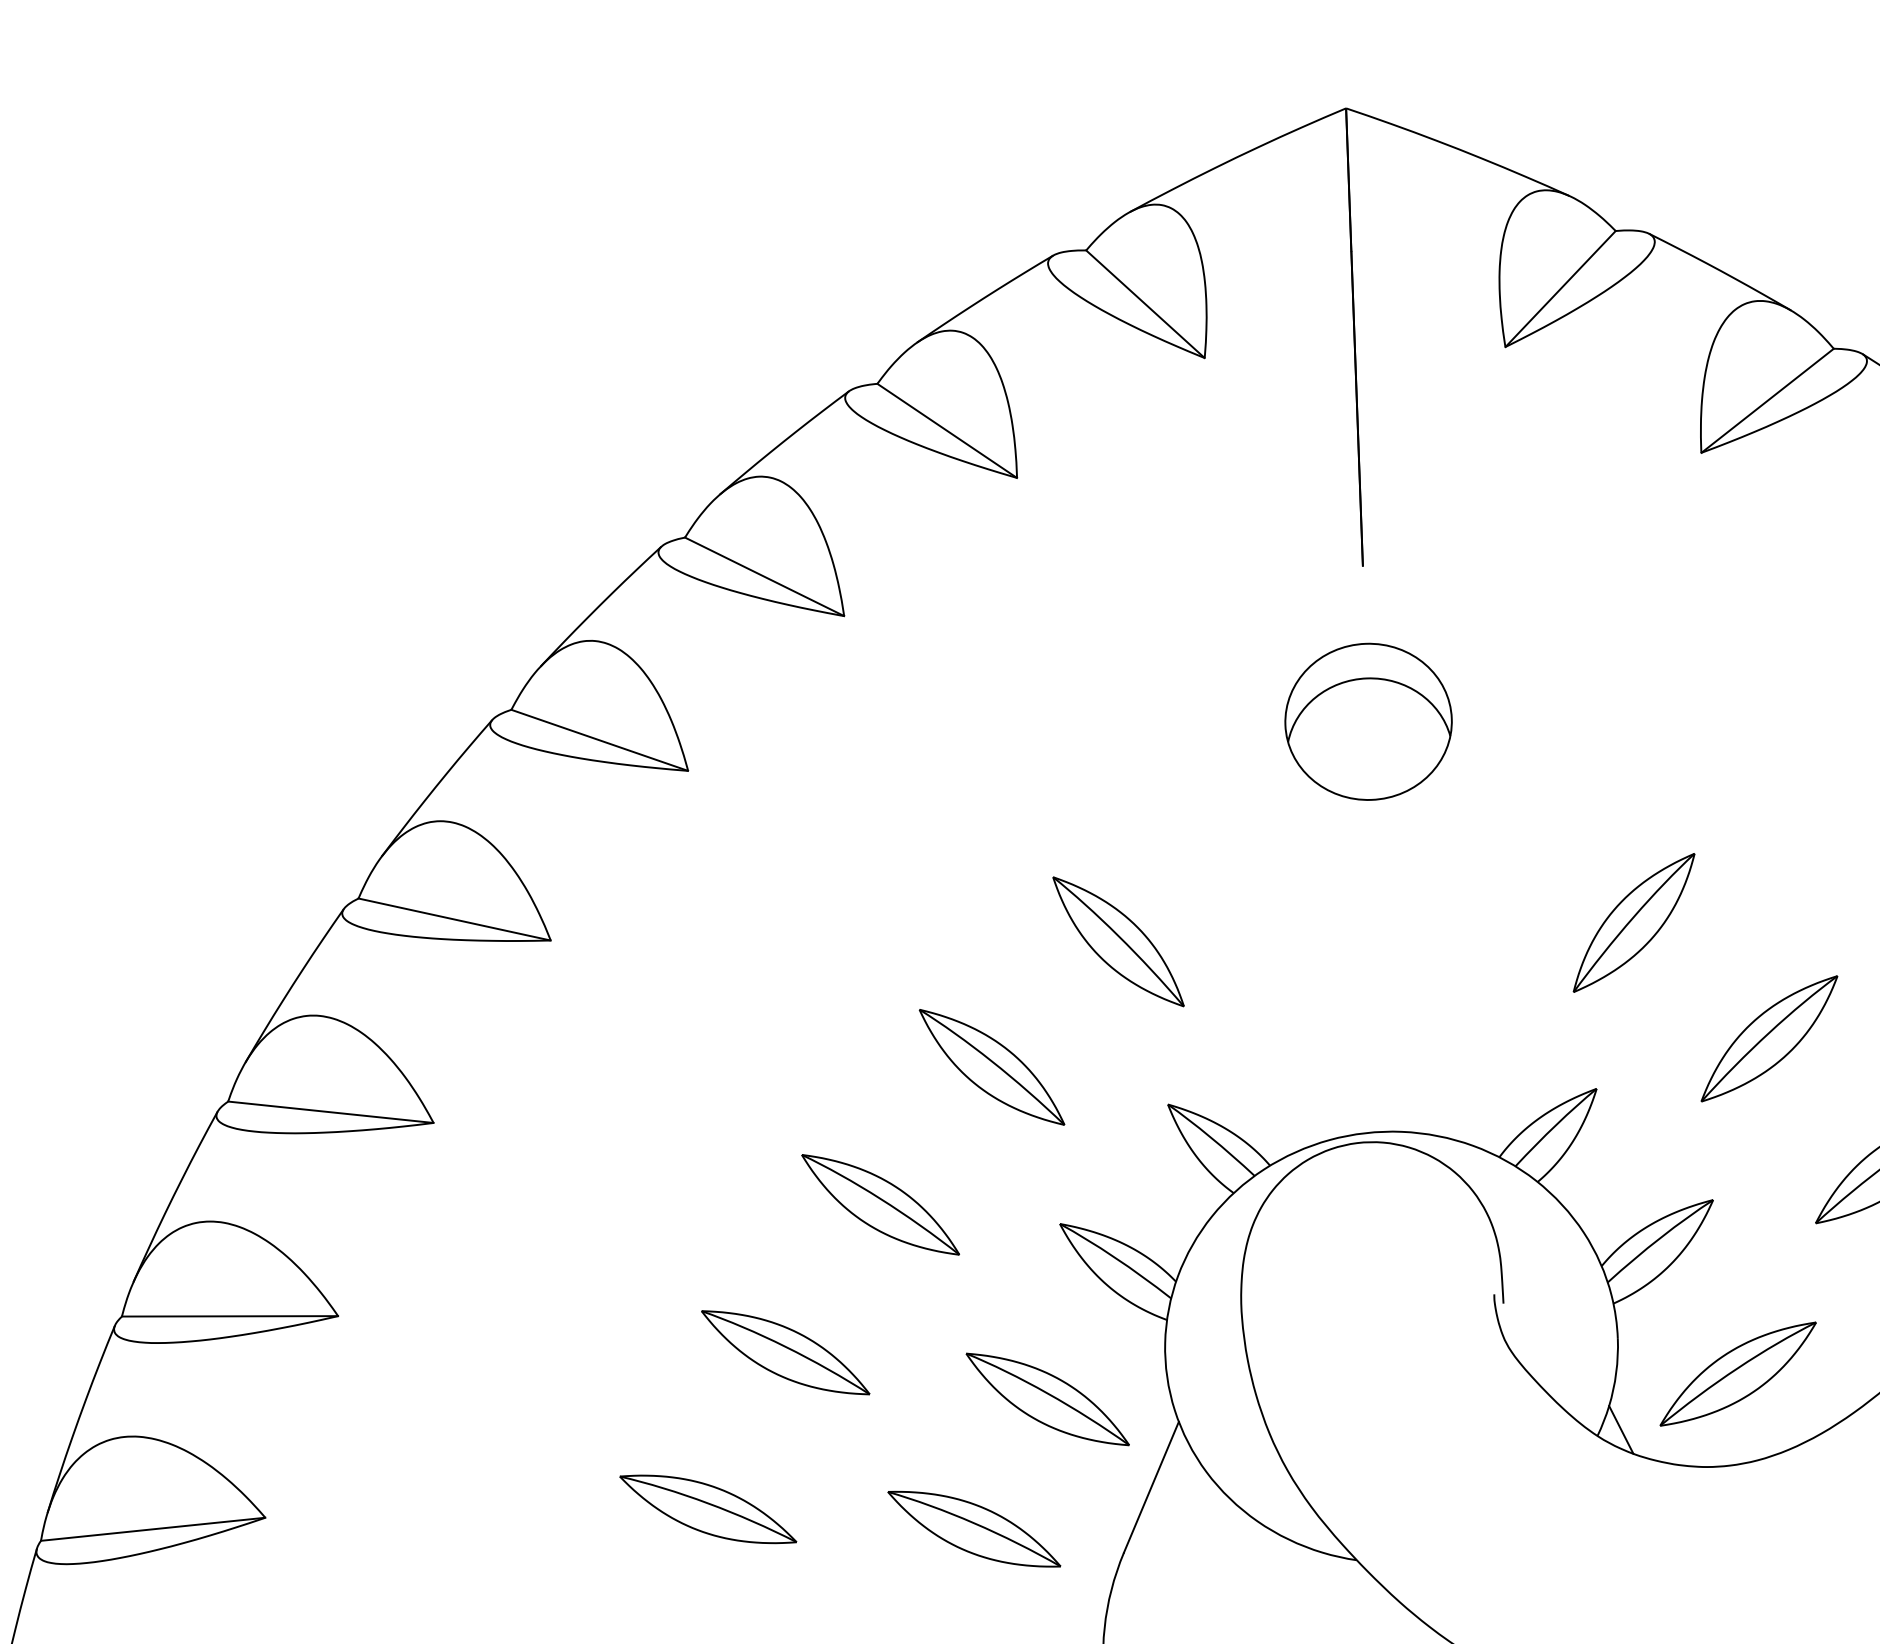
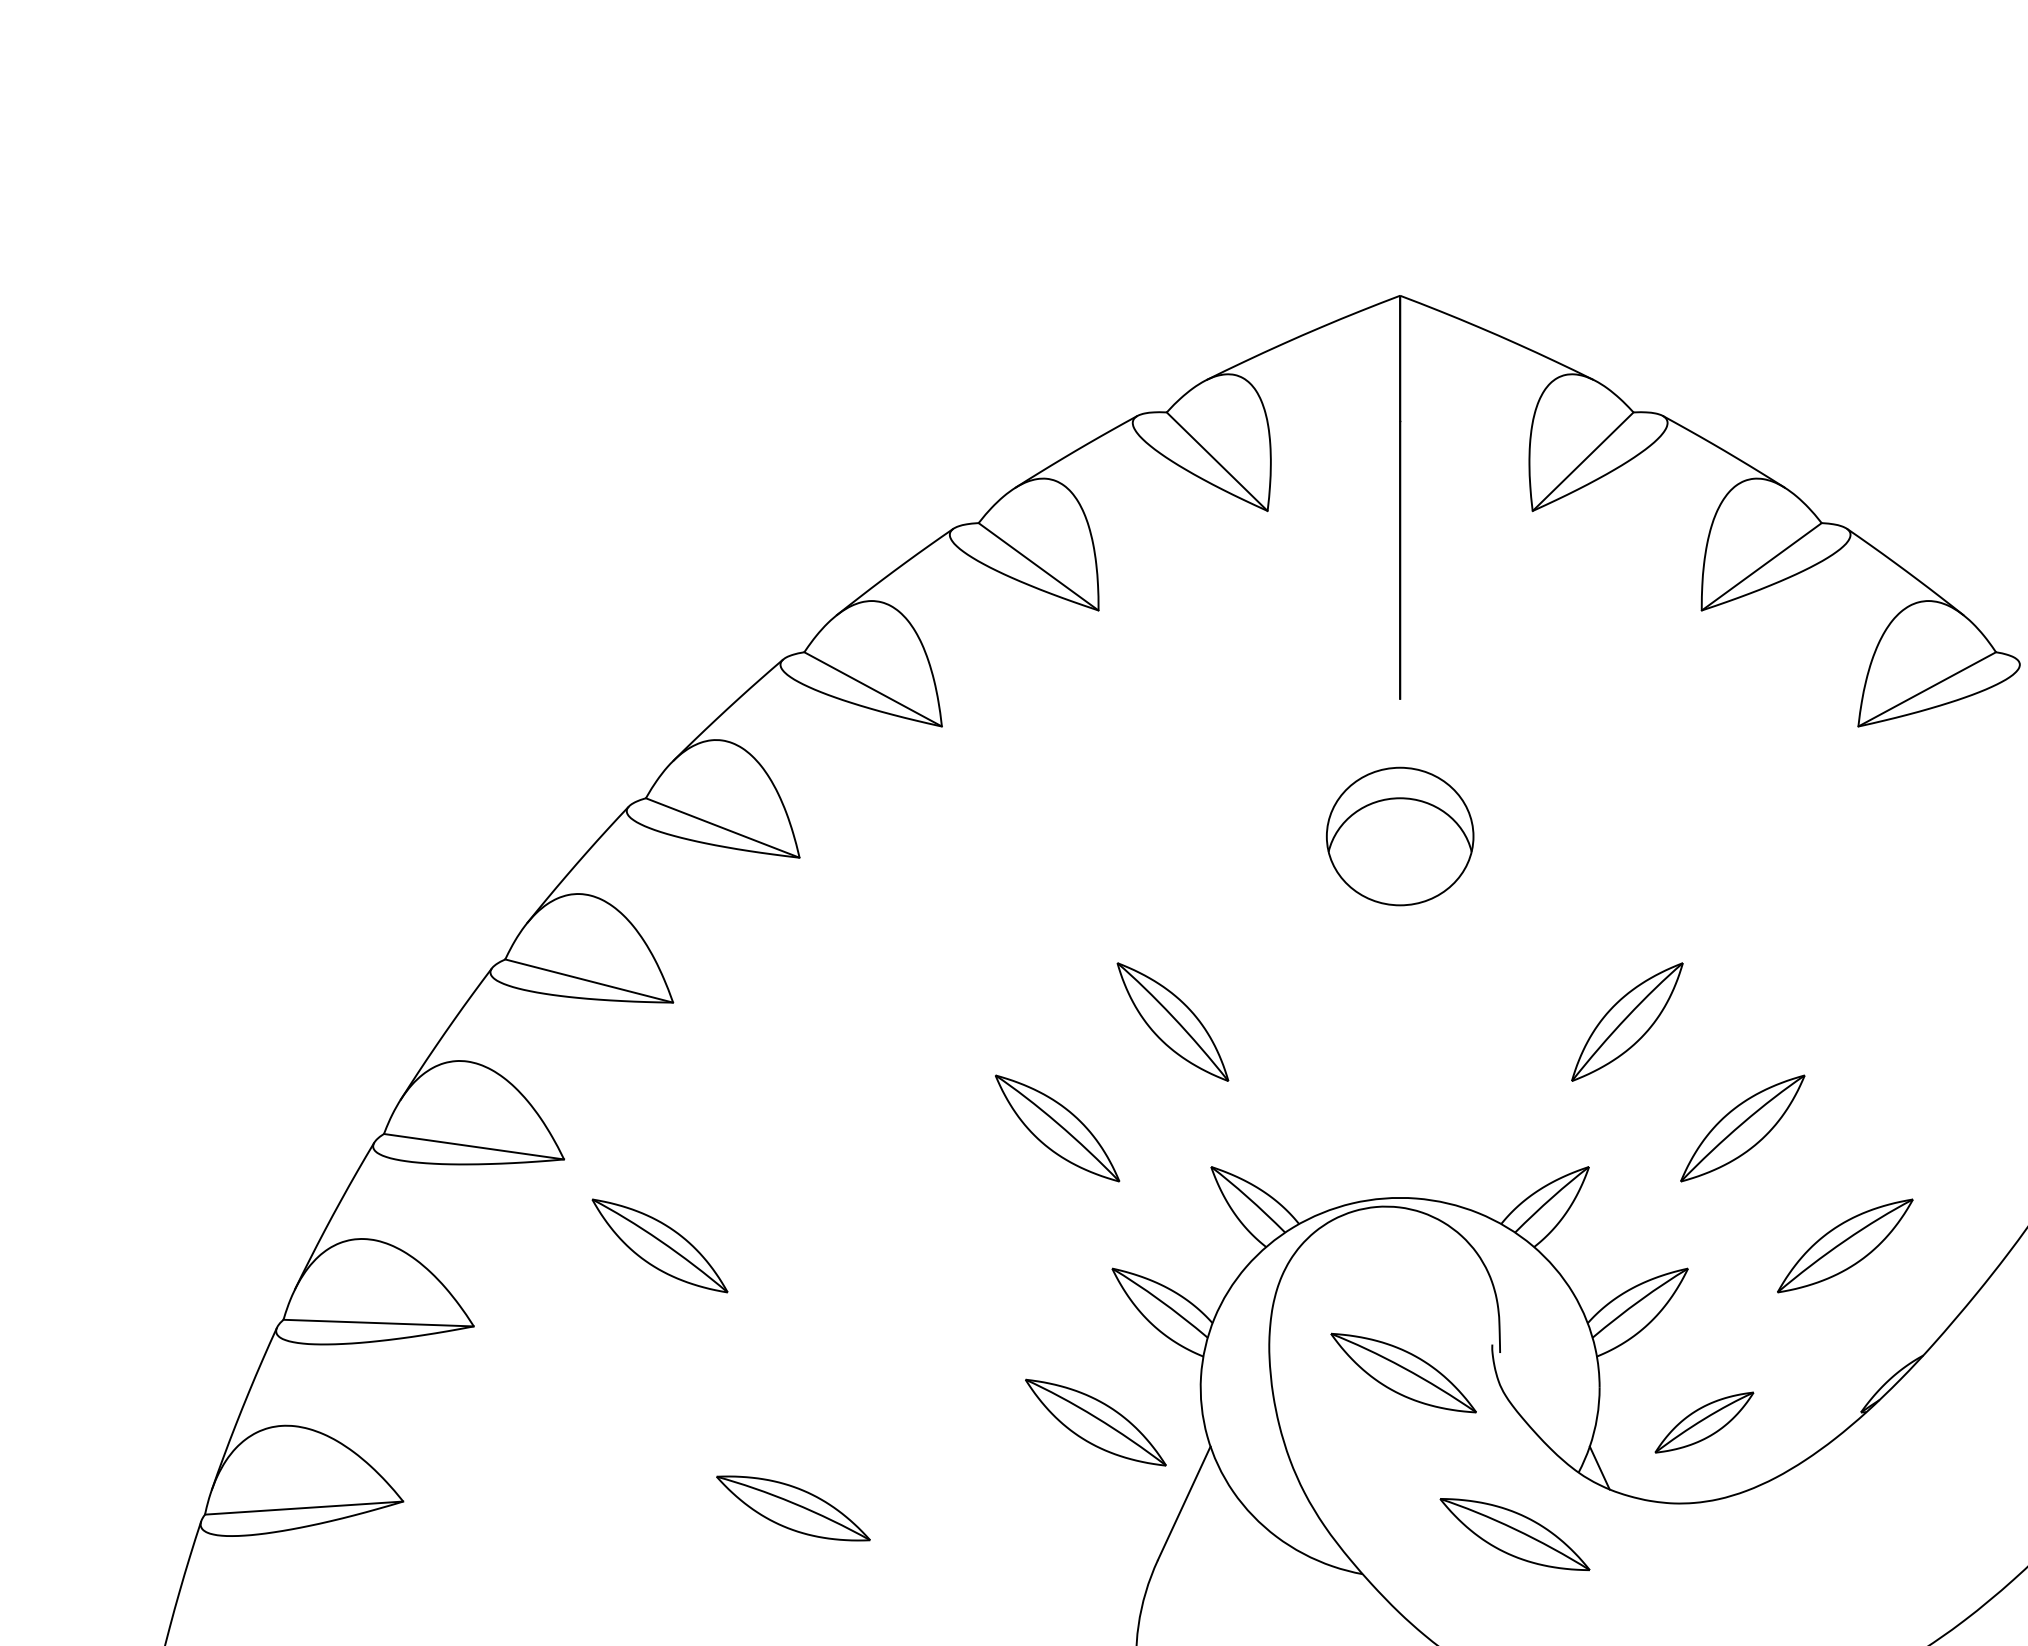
part: (880, 1204) -> (659, 1245), moved
part: (785, 1352) -> (1403, 1372), moved
part: (1738, 1373) -> (1704, 1422), size x0.7
part: (973, 1529) -> (1514, 1534), moved

